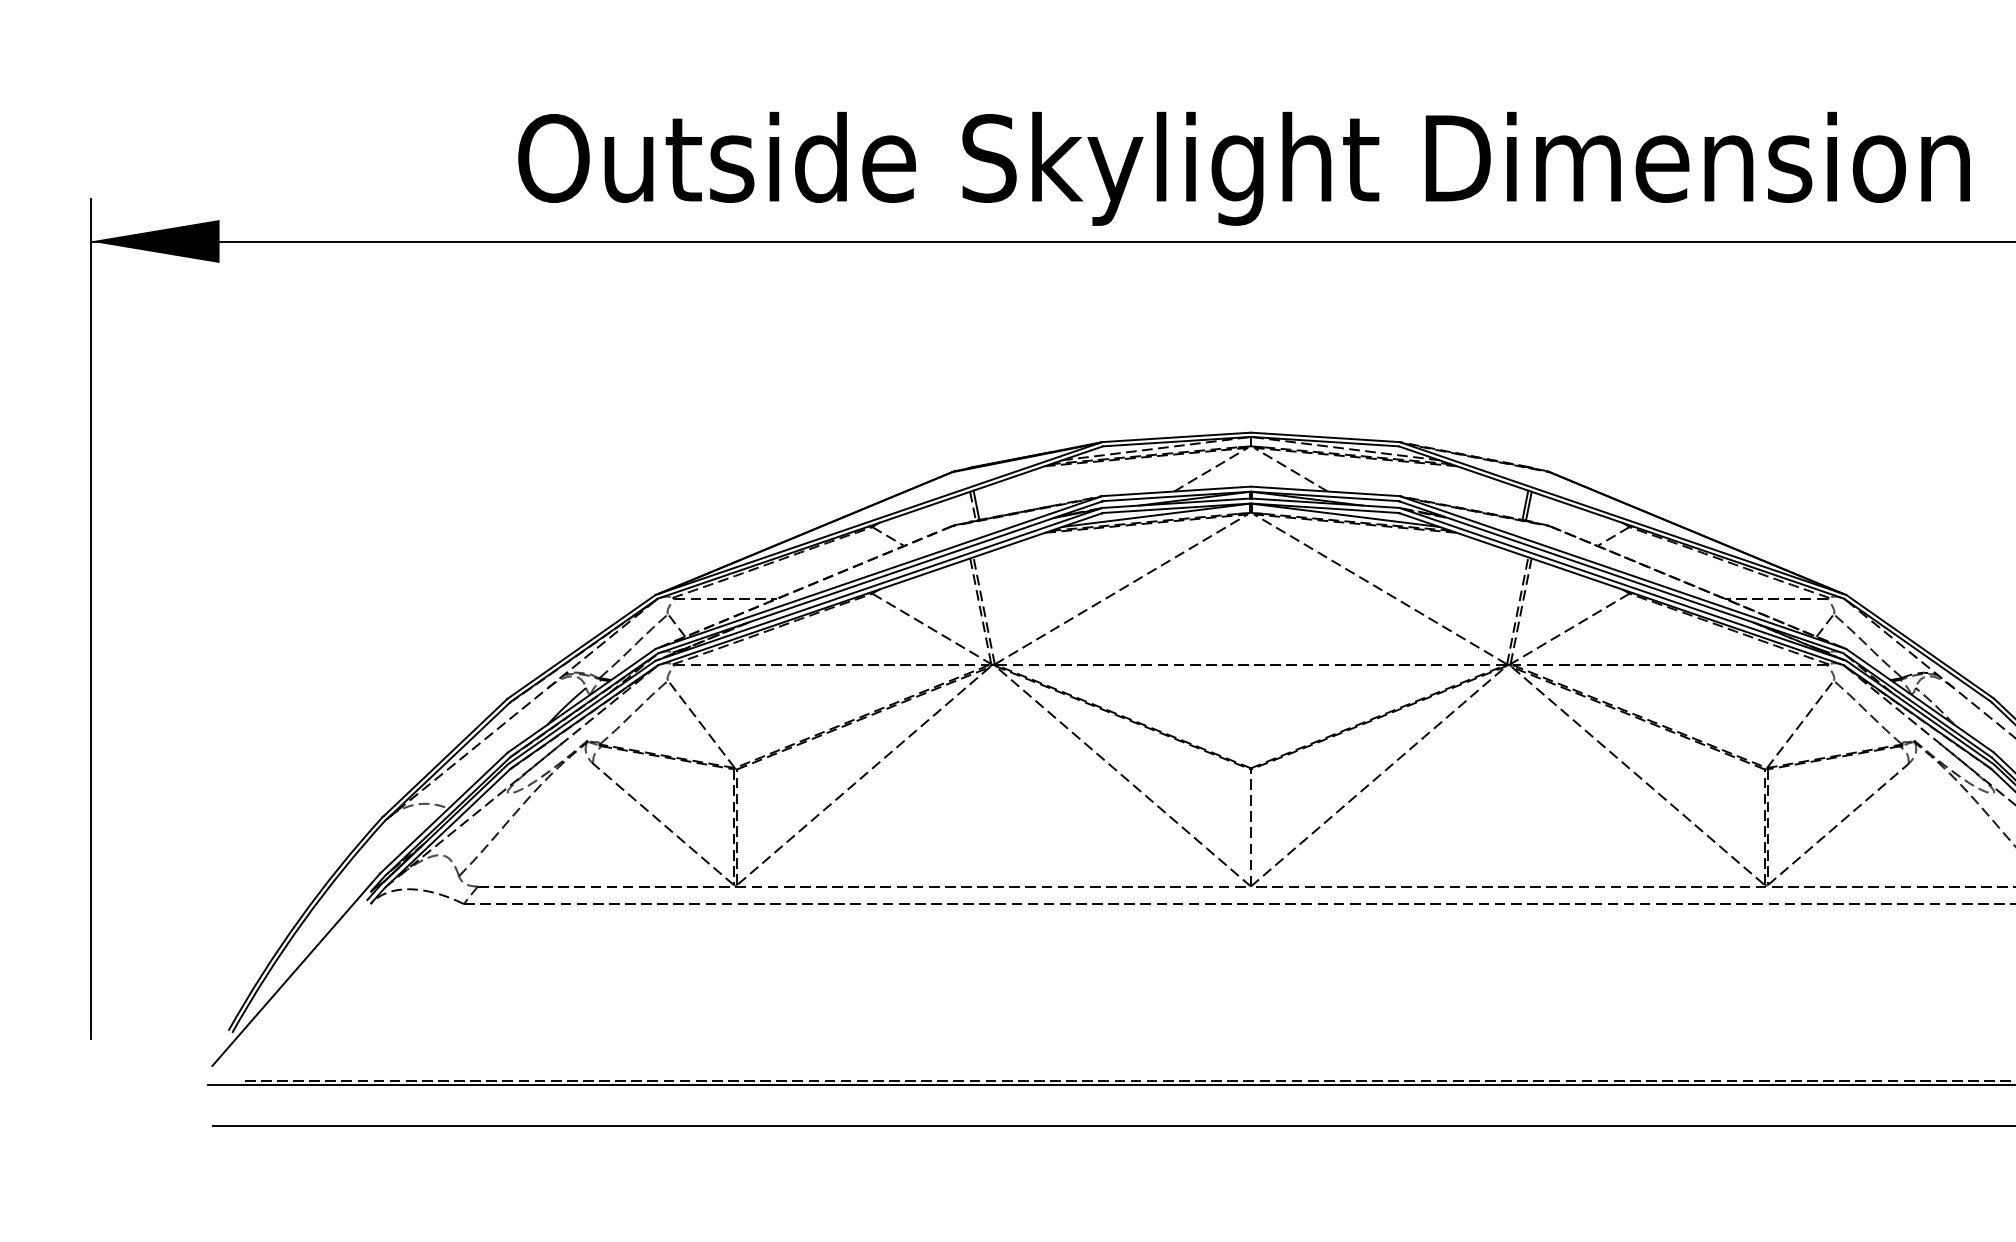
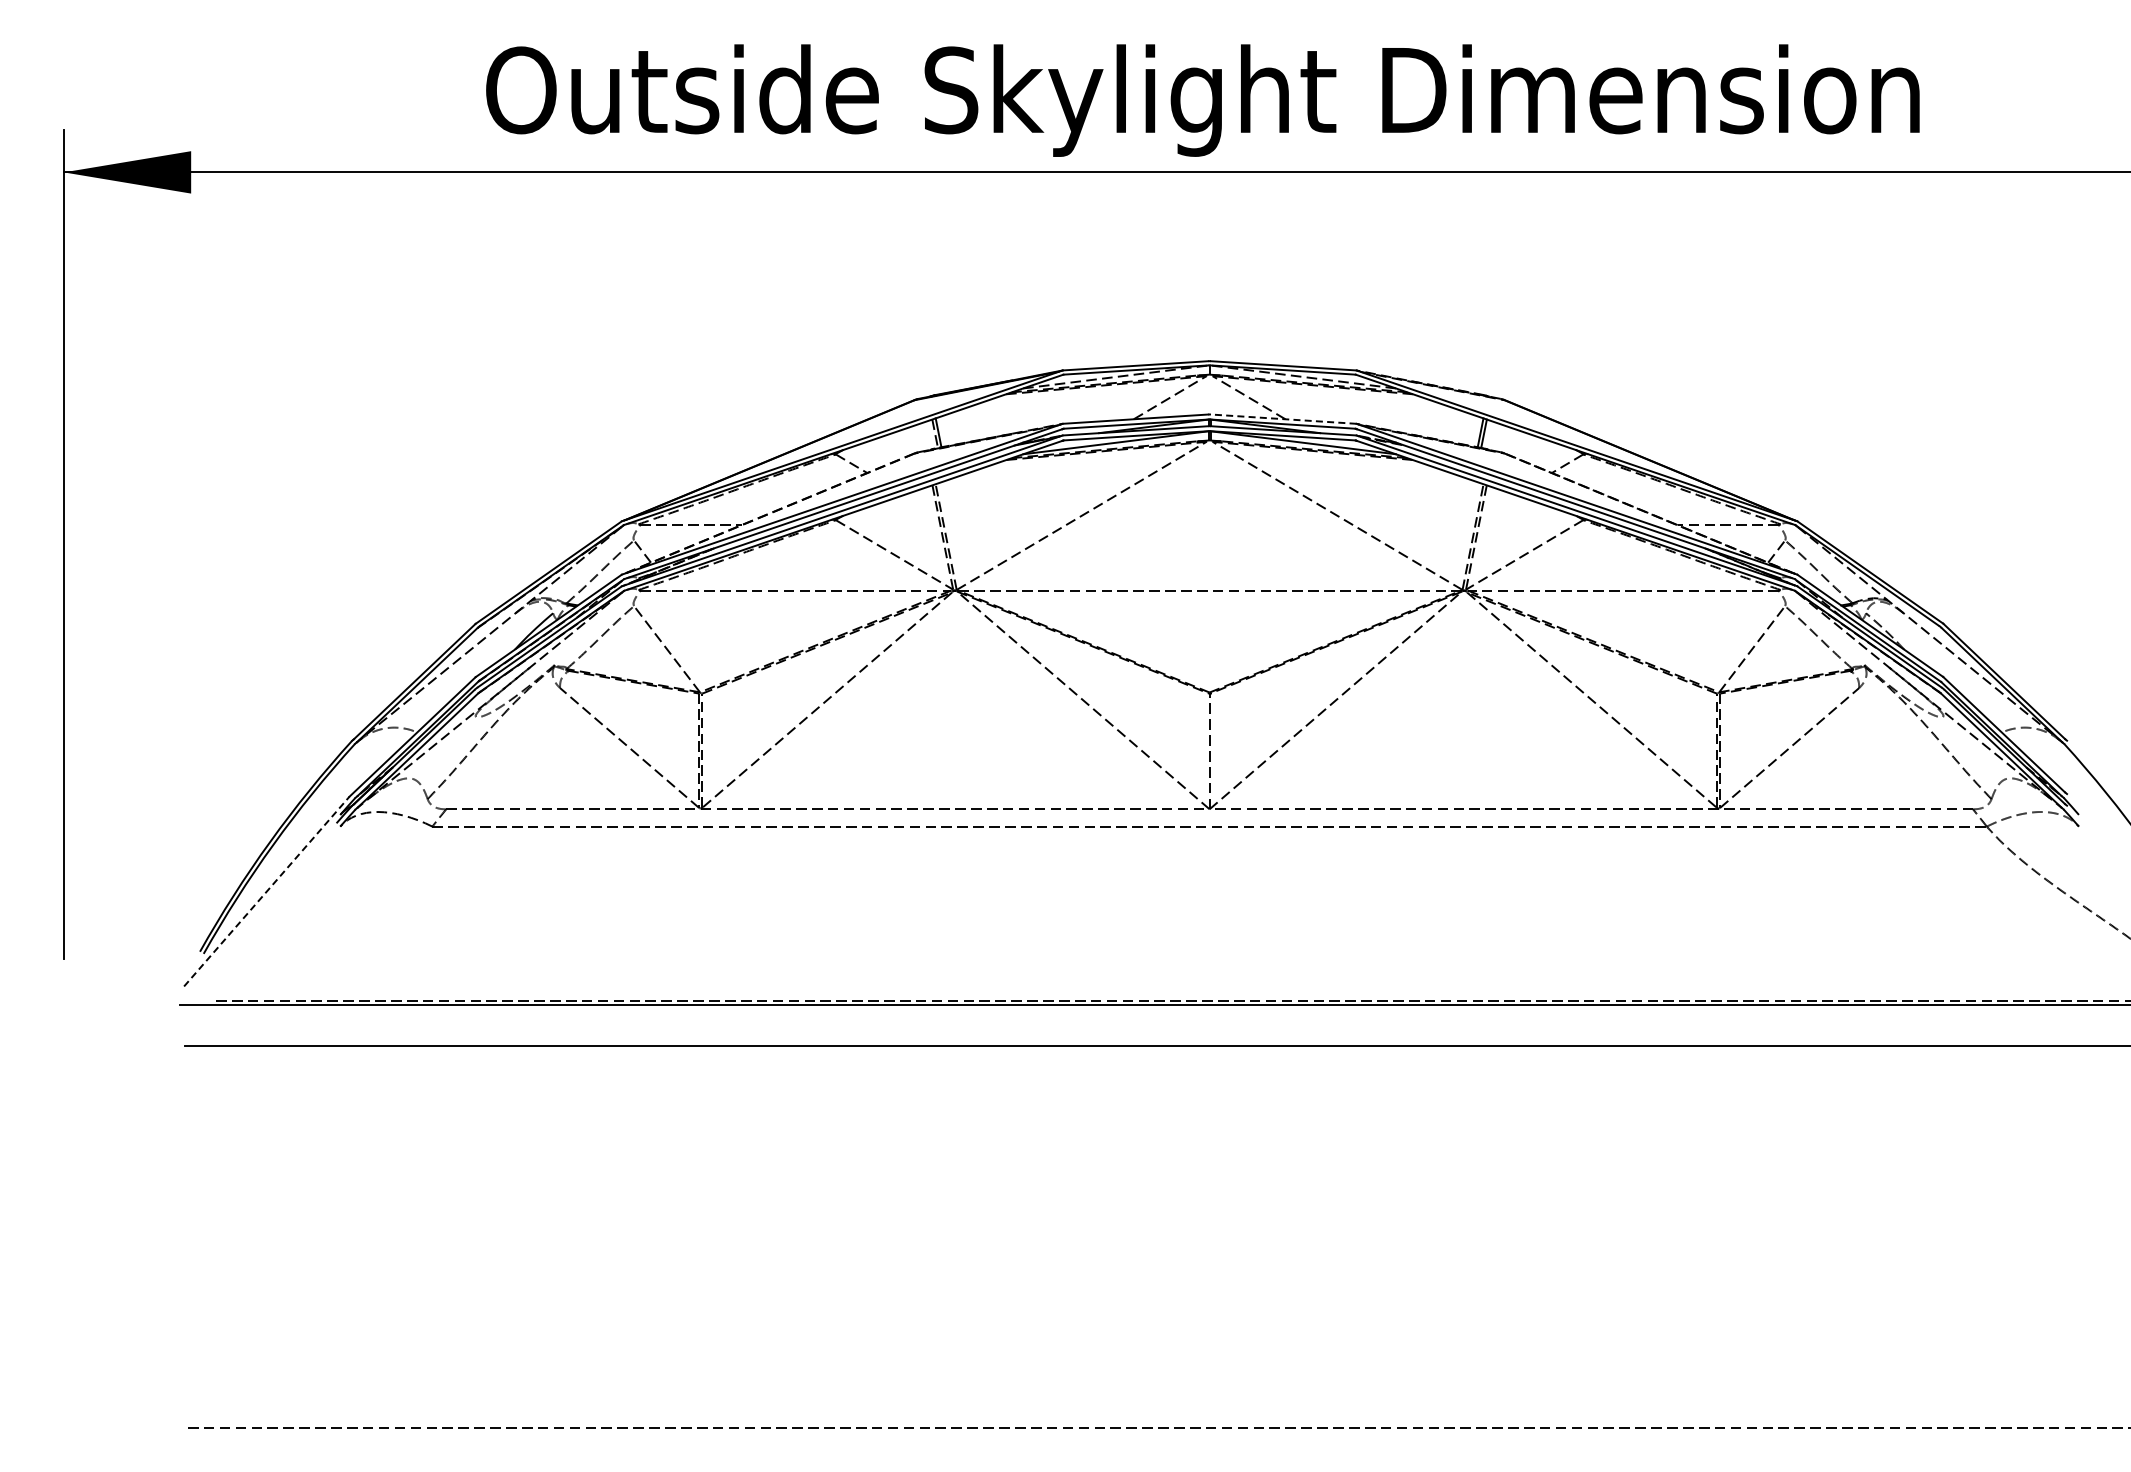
line: (1325, 491) -> (1283, 419), solid -> dashed
line: (295, 969) -> (266, 891), solid -> dashed

